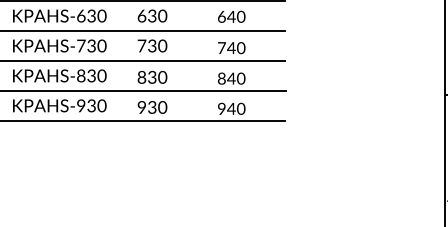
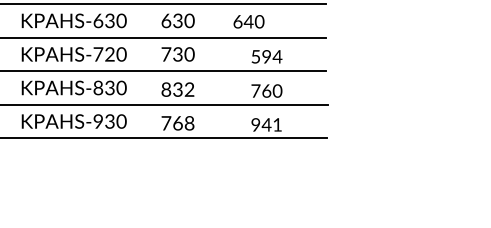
text: (231, 16) -> (248, 21), moved
text: (91, 47) -> (109, 56), KPAHS-730 -> KPAHS-720
text: (231, 48) -> (266, 57), 740 -> 594
text: (162, 77) -> (189, 89), 830 -> 832
text: (226, 78) -> (261, 90), 840 -> 760
text: (152, 107) -> (178, 123), 930 -> 768
text: (241, 108) -> (277, 124), 940 -> 941

